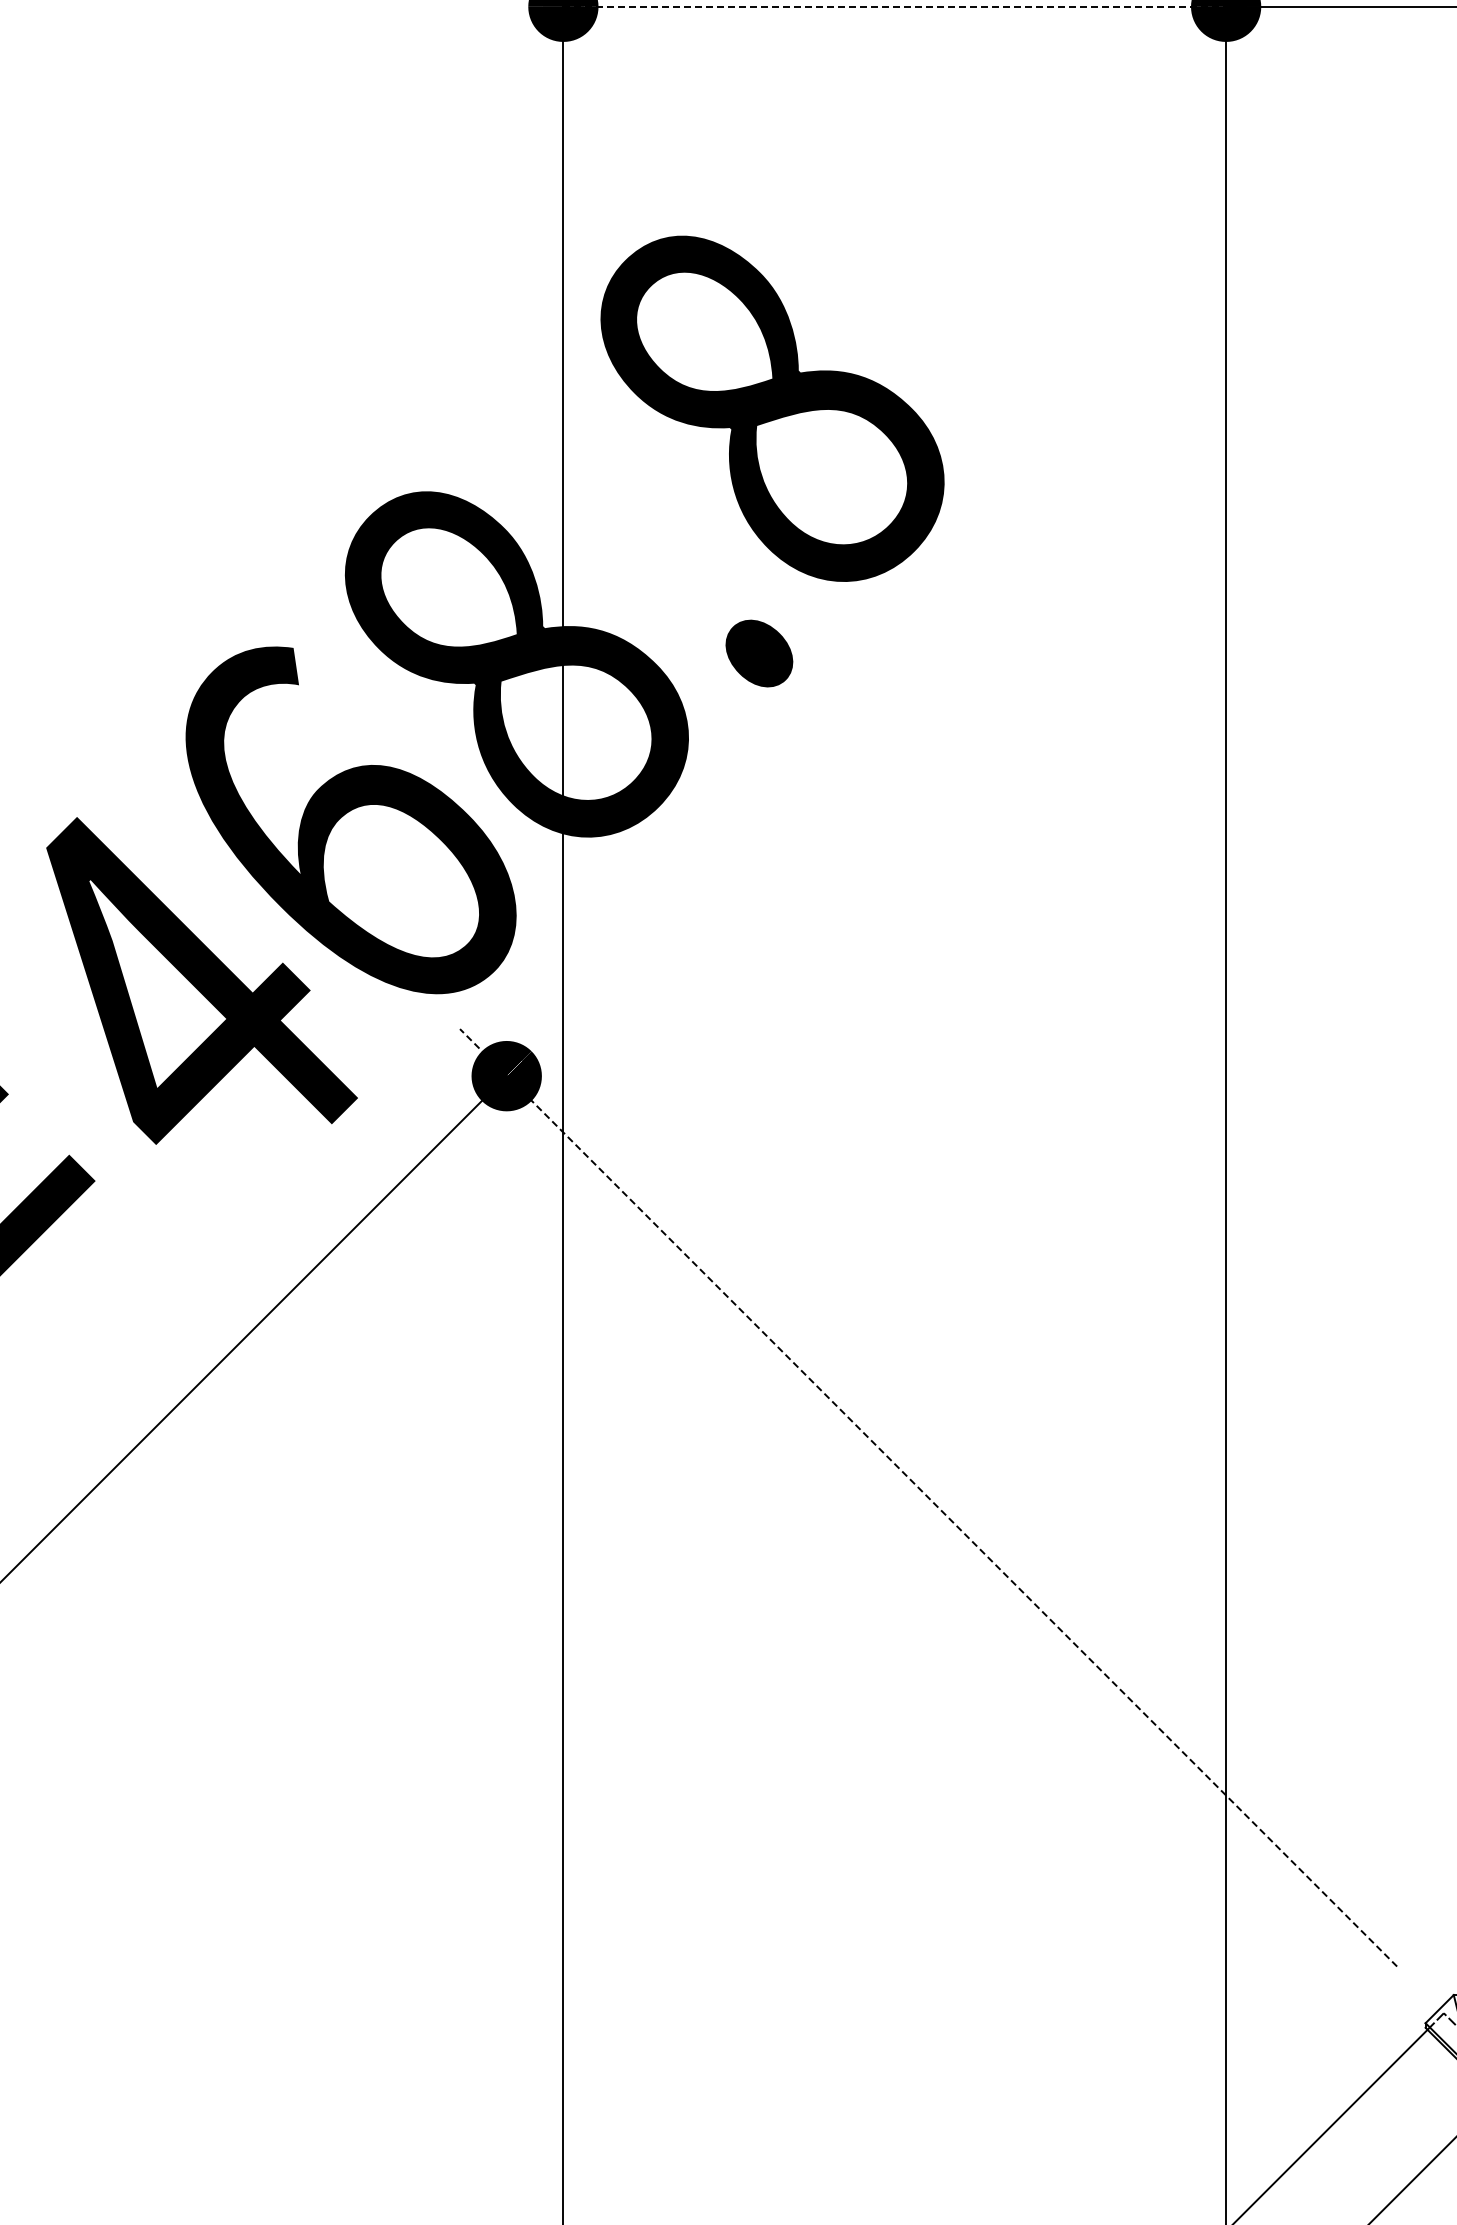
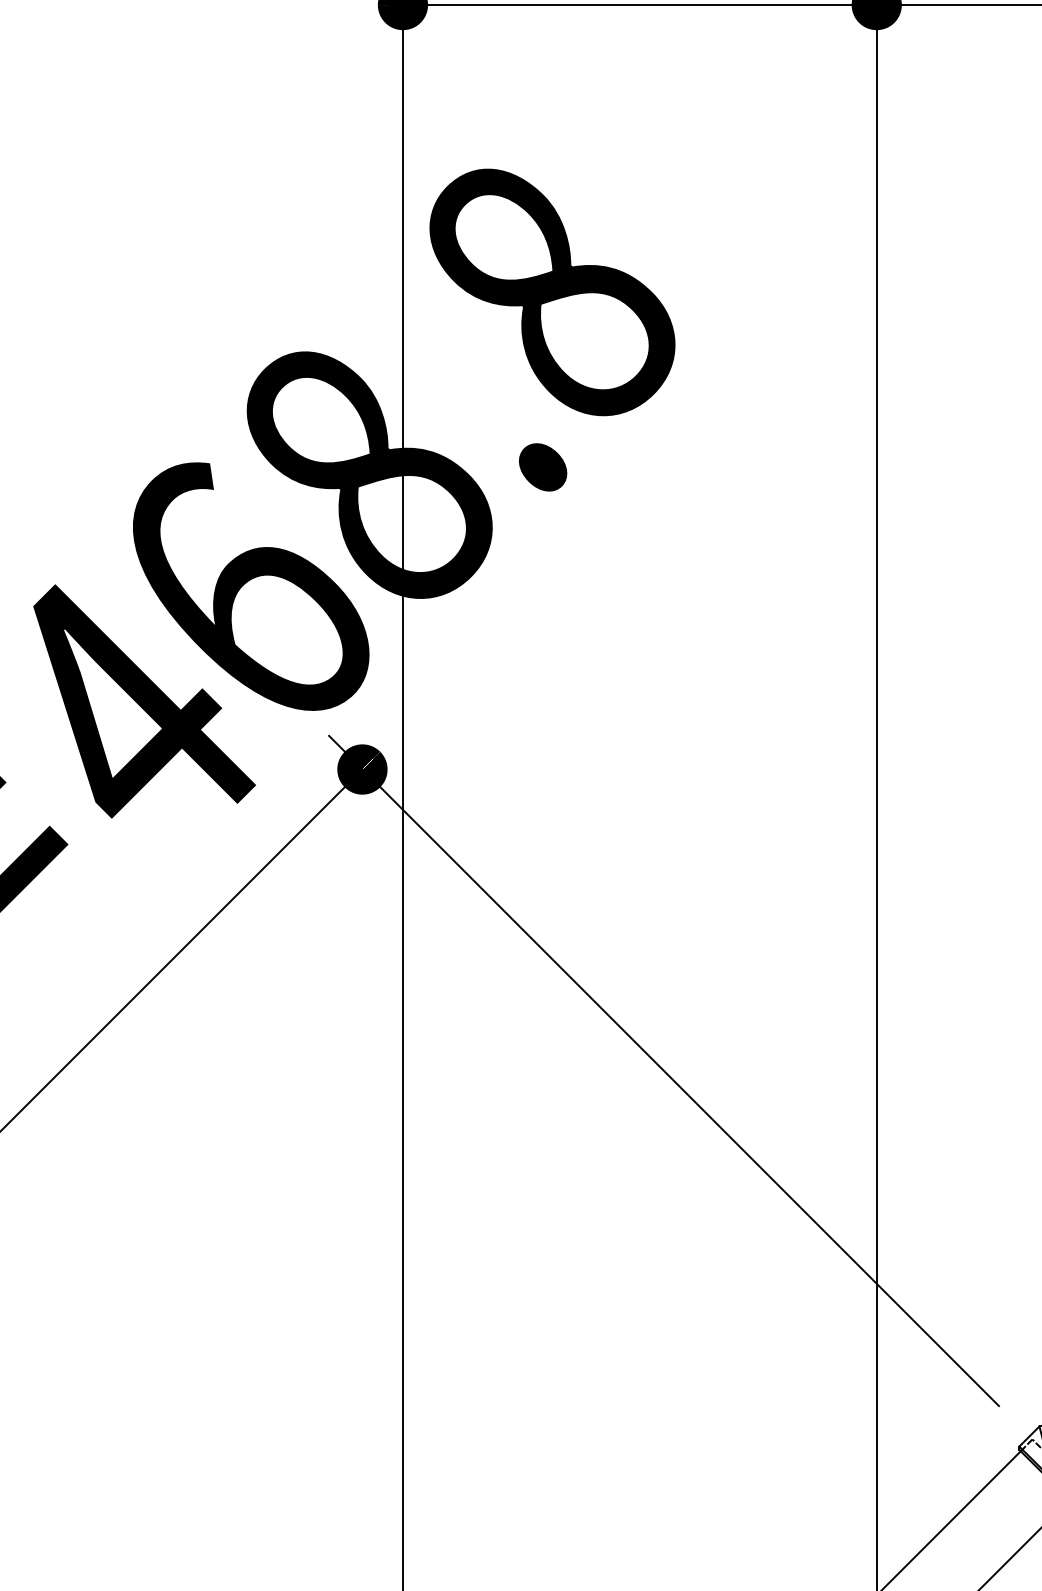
line: (895, 6) -> (640, 4), dashed -> solid
line: (928, 1497) -> (663, 1070), dashed -> solid

